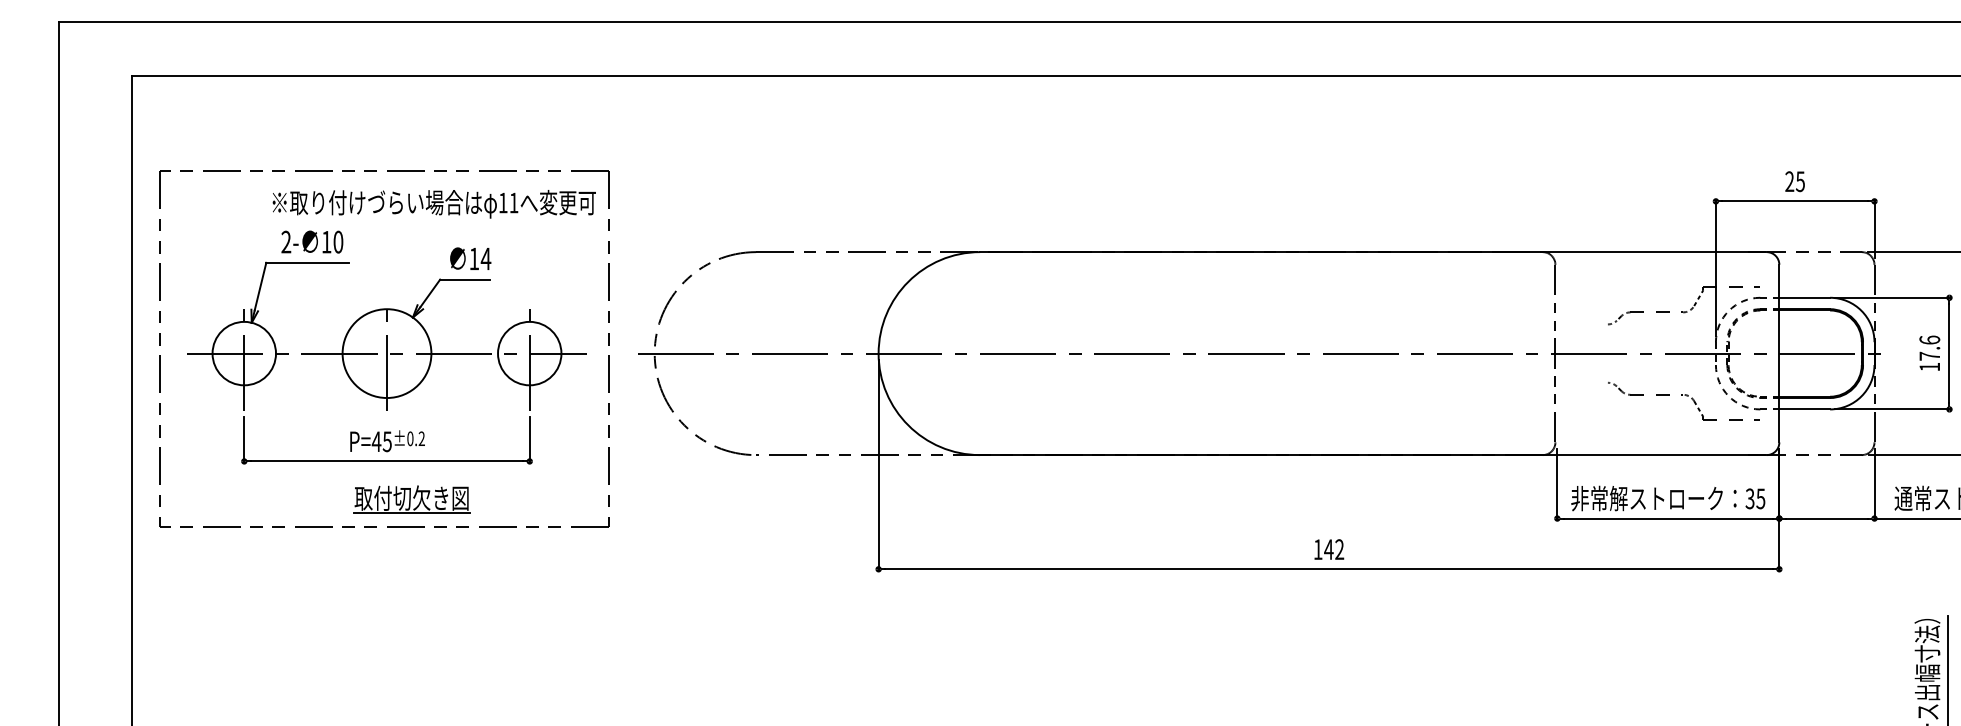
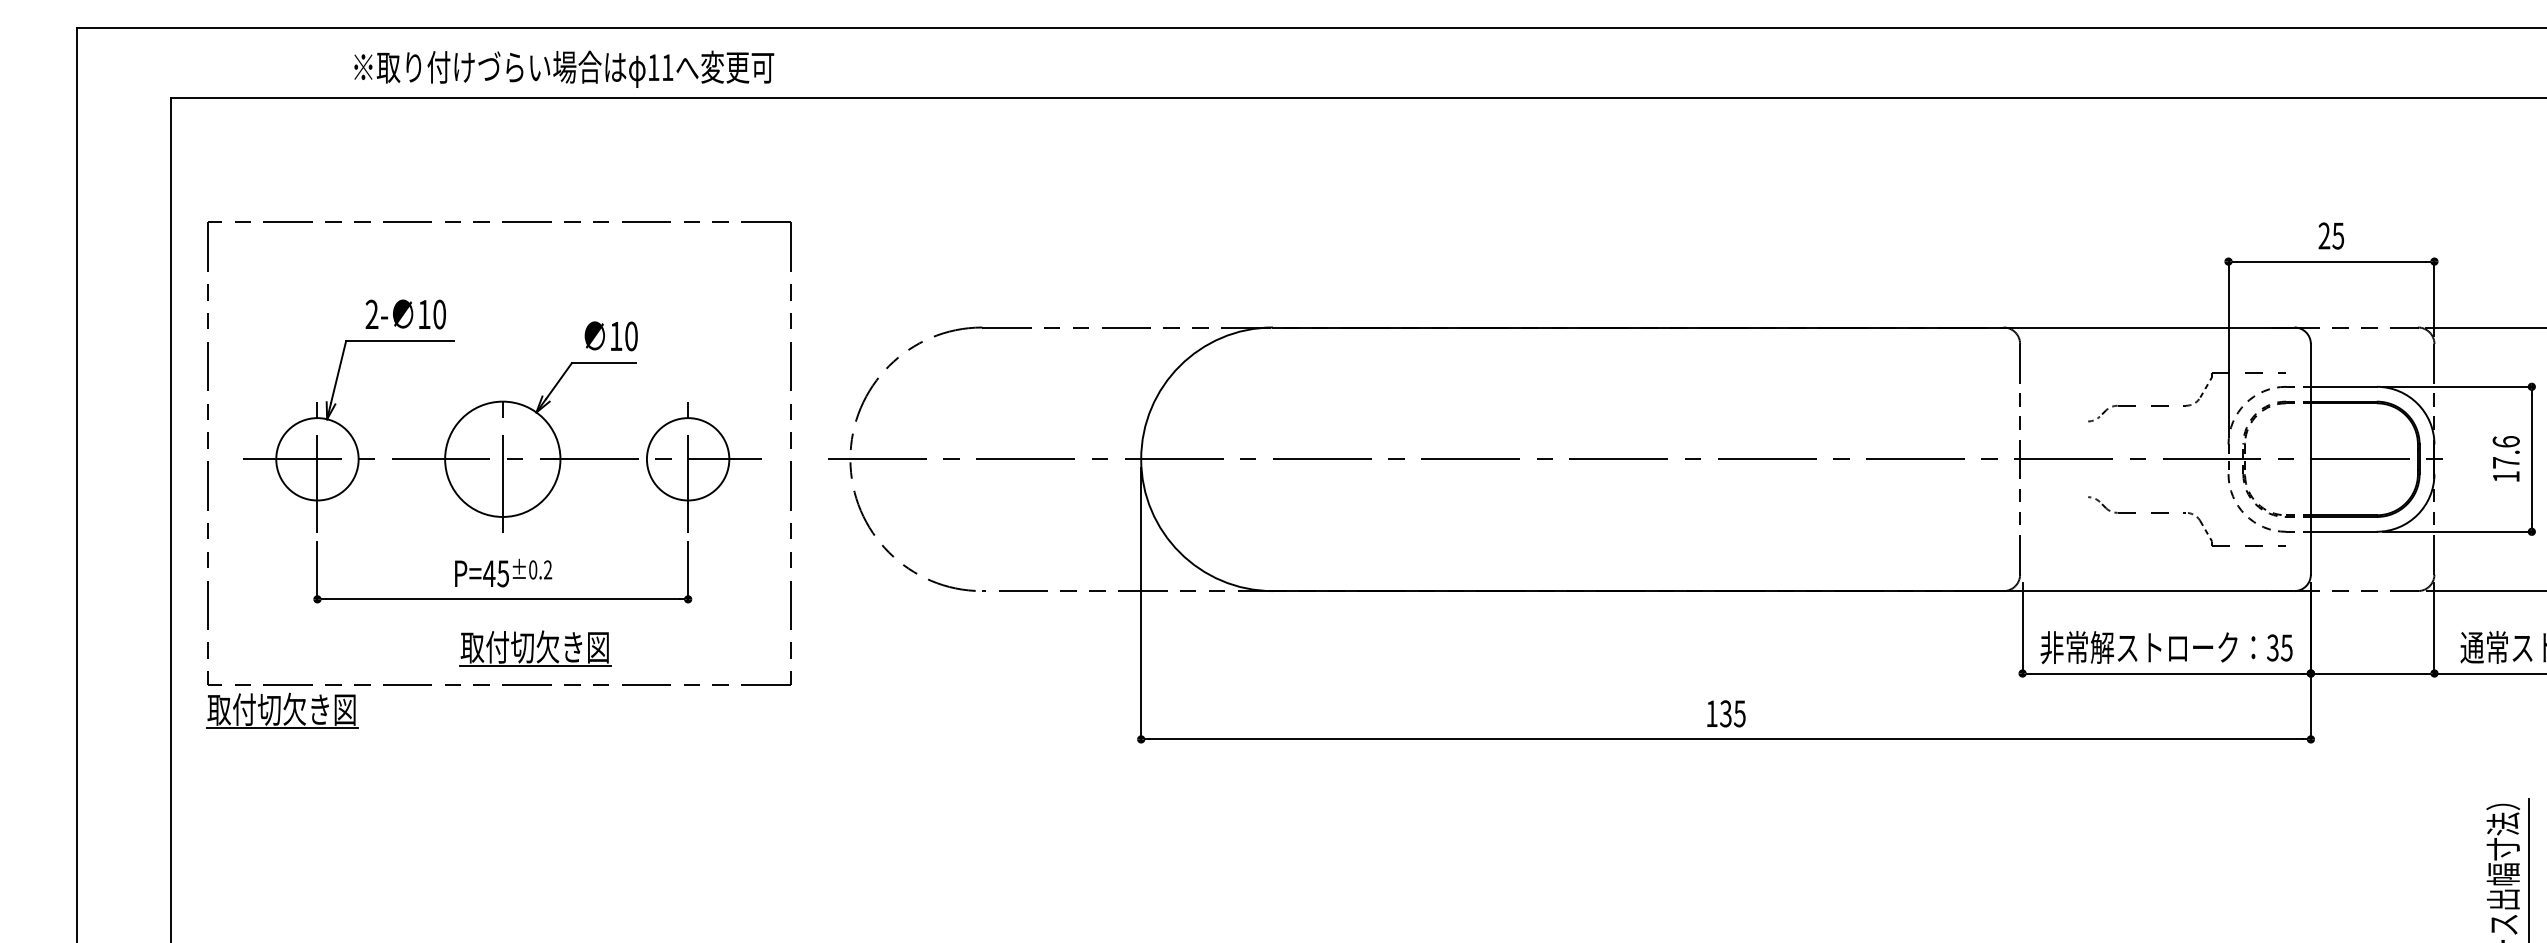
text: (433, 204) -> (563, 69), moved
text: (485, 258) -> (630, 335), 14 -> 10
part: (216, 547) -> (281, 711), added
text: (1334, 549) -> (1733, 713), 142 -> 135

